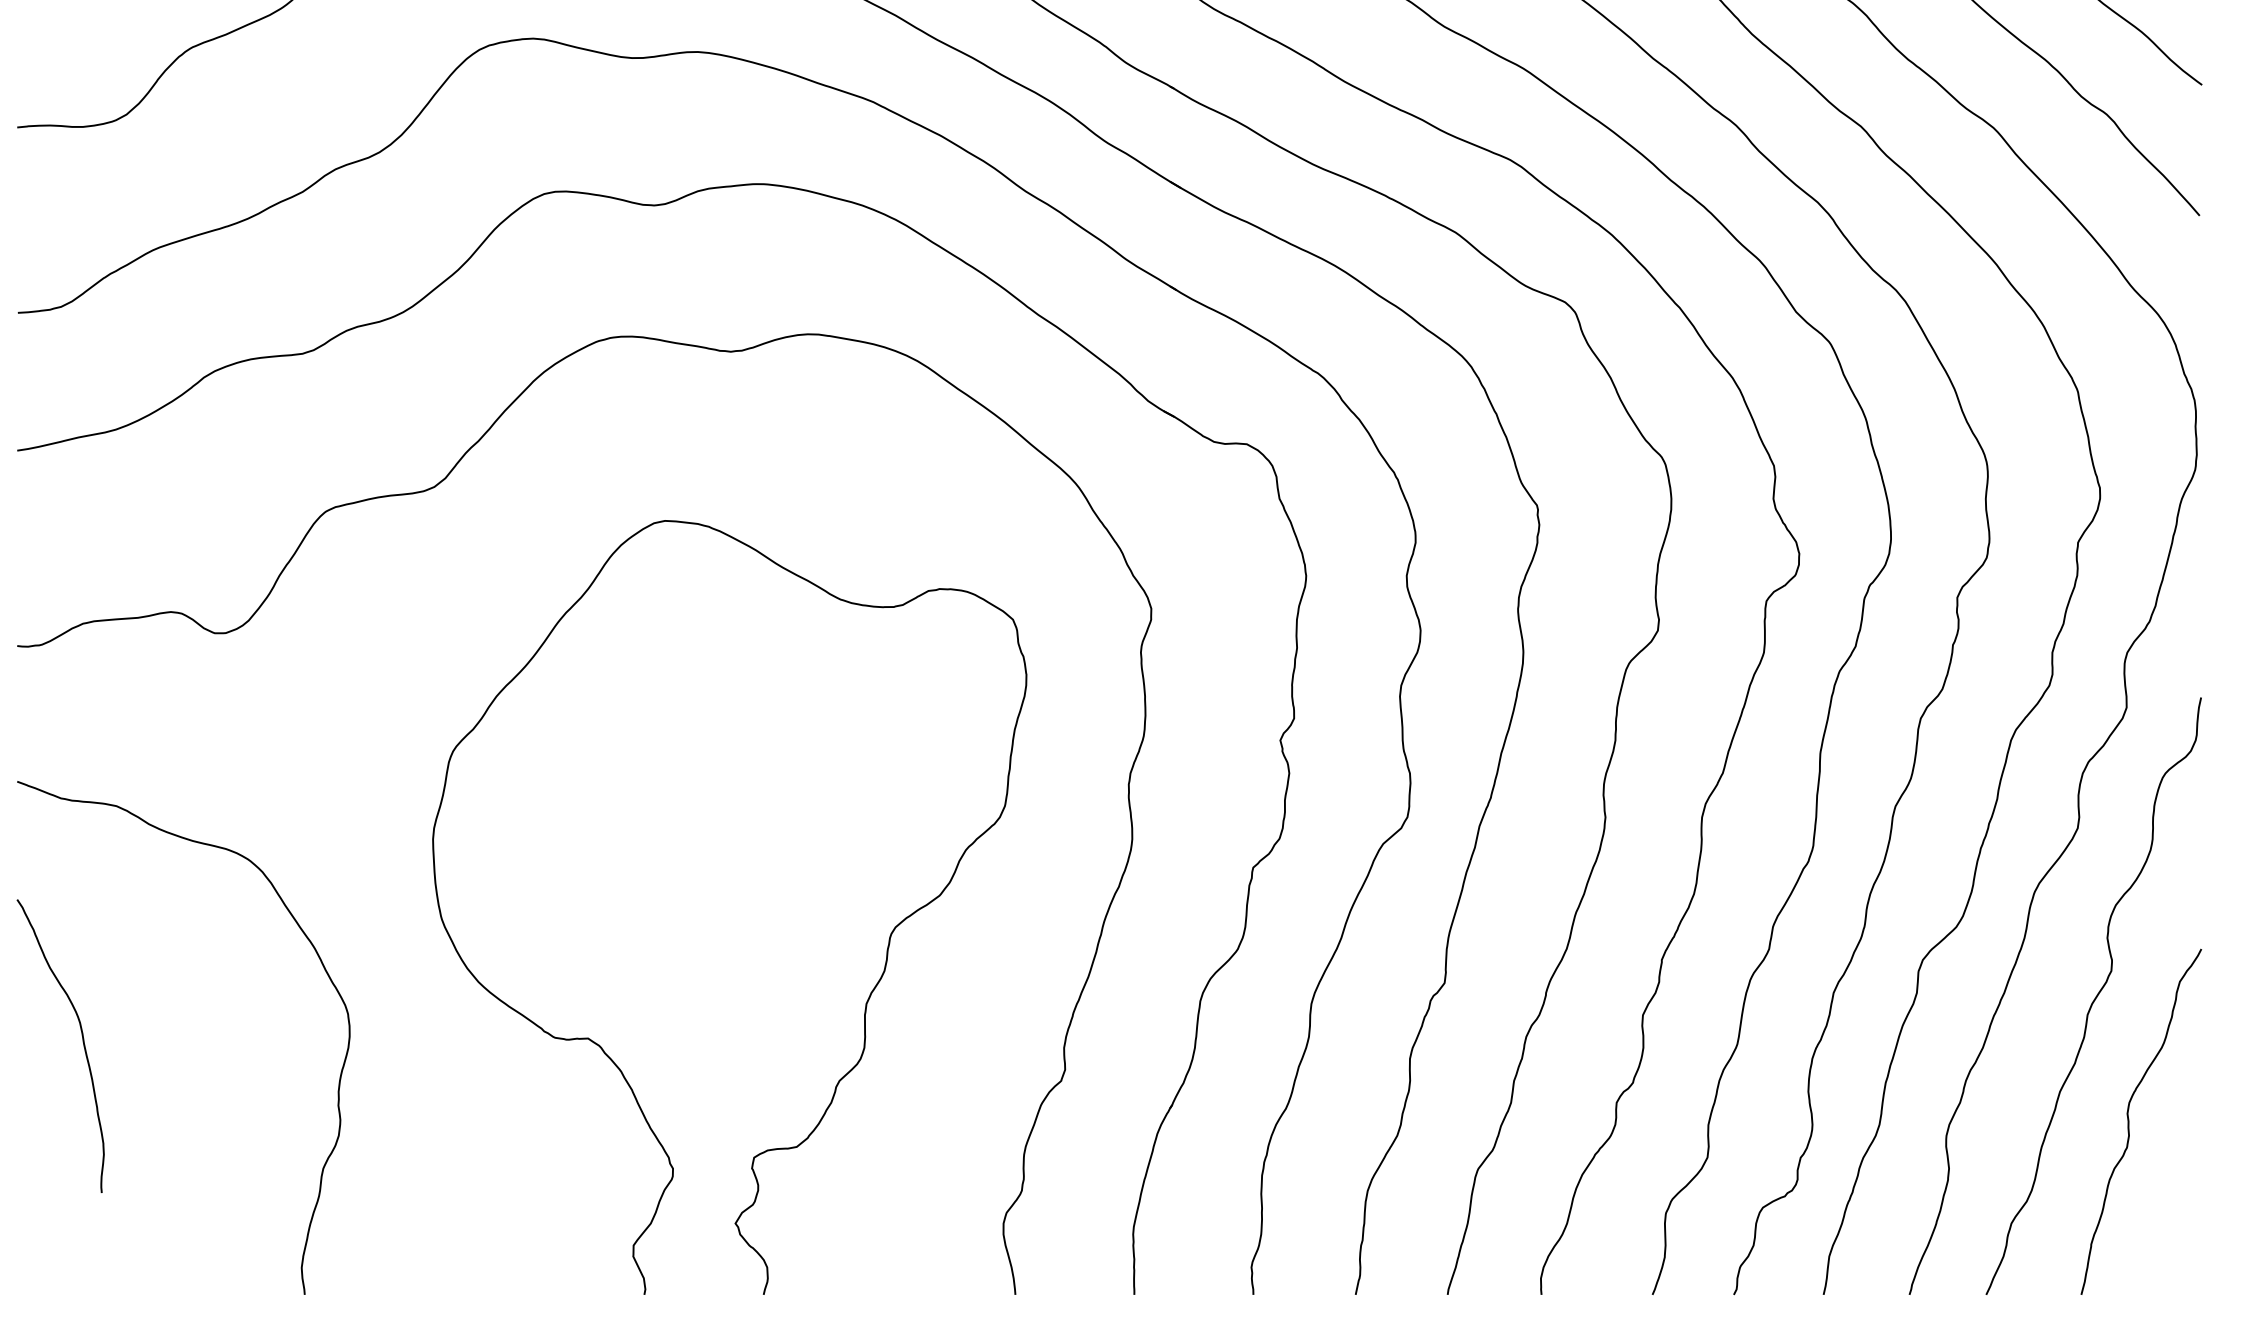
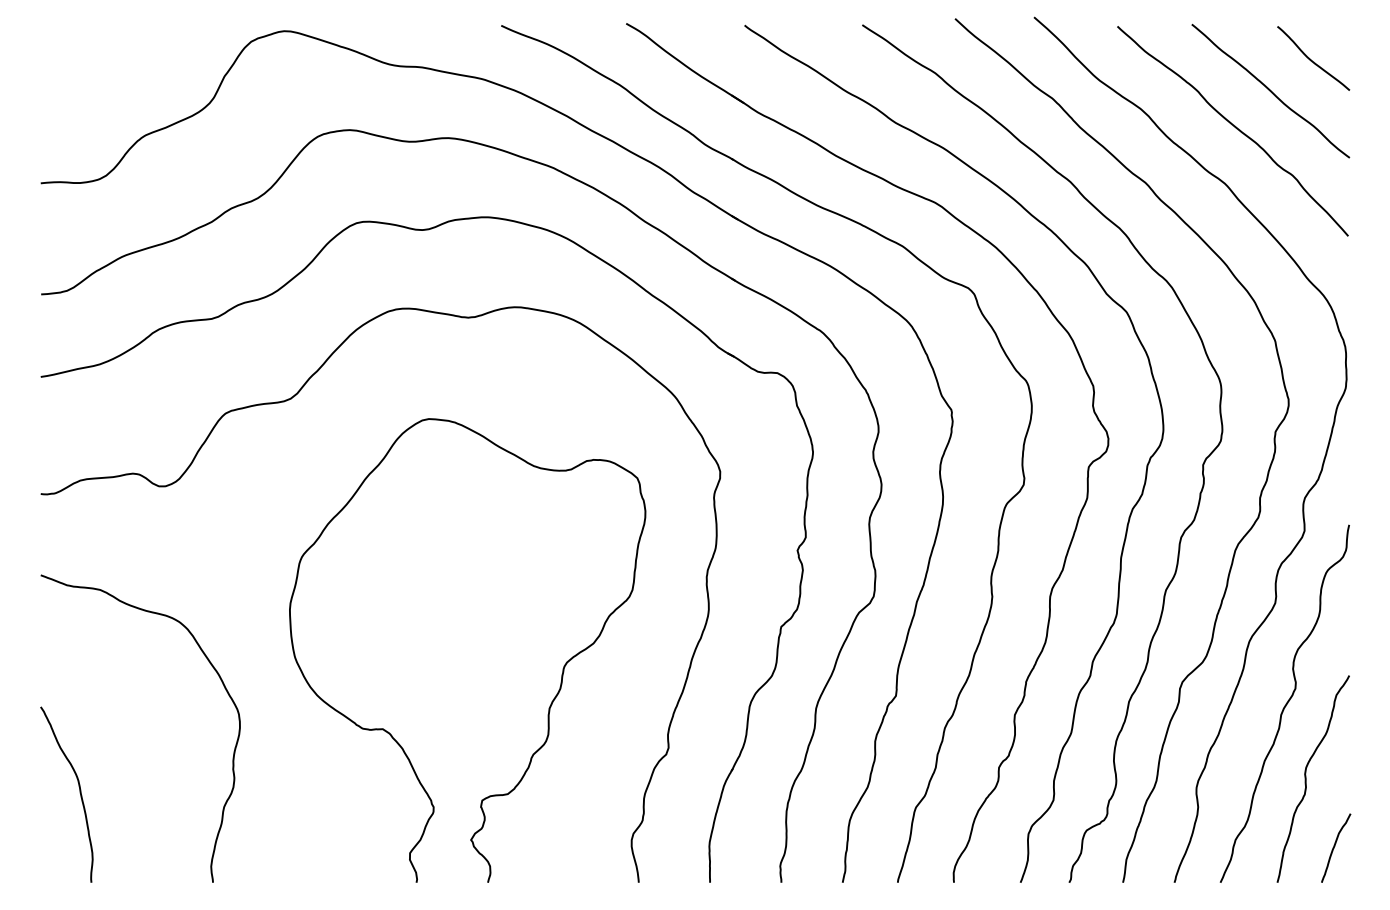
curve: (81, 1044) -> (79, 793), moved
curve: (2178, 1234) -> (1335, 846), added

